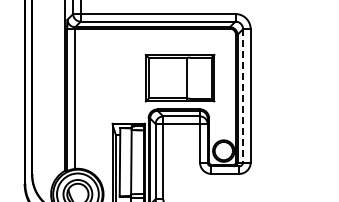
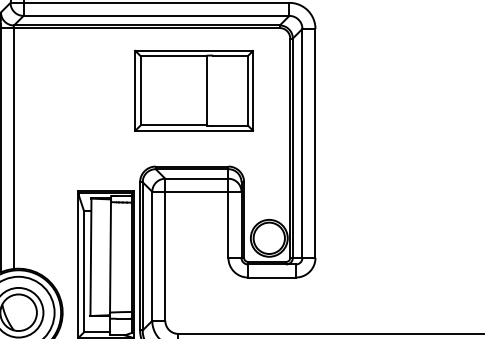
part: (179, 78) -> (193, 91), moved
line: (243, 95) -> (303, 142), dashed -> solid

